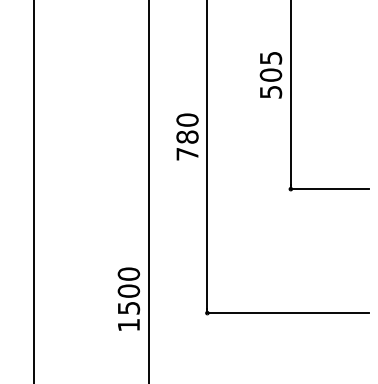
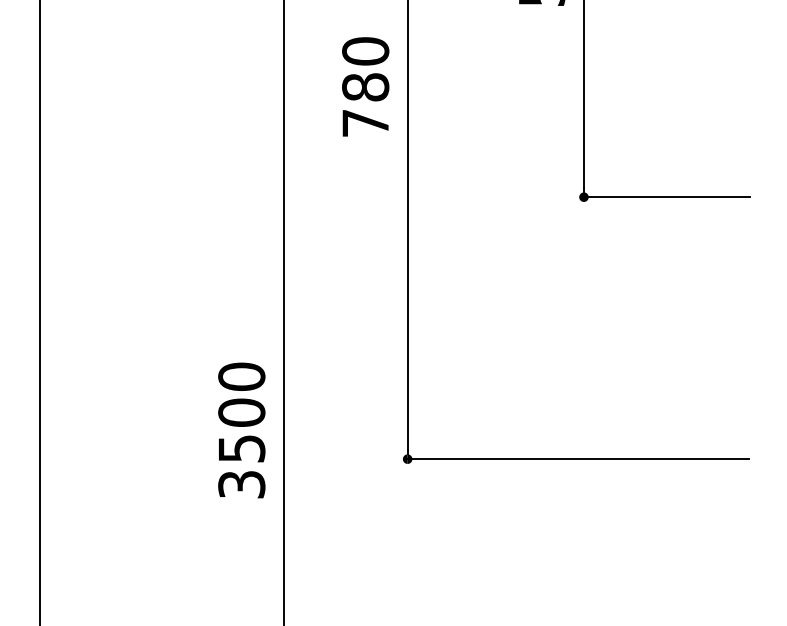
text: (128, 324) -> (240, 483), 1500 -> 3500

